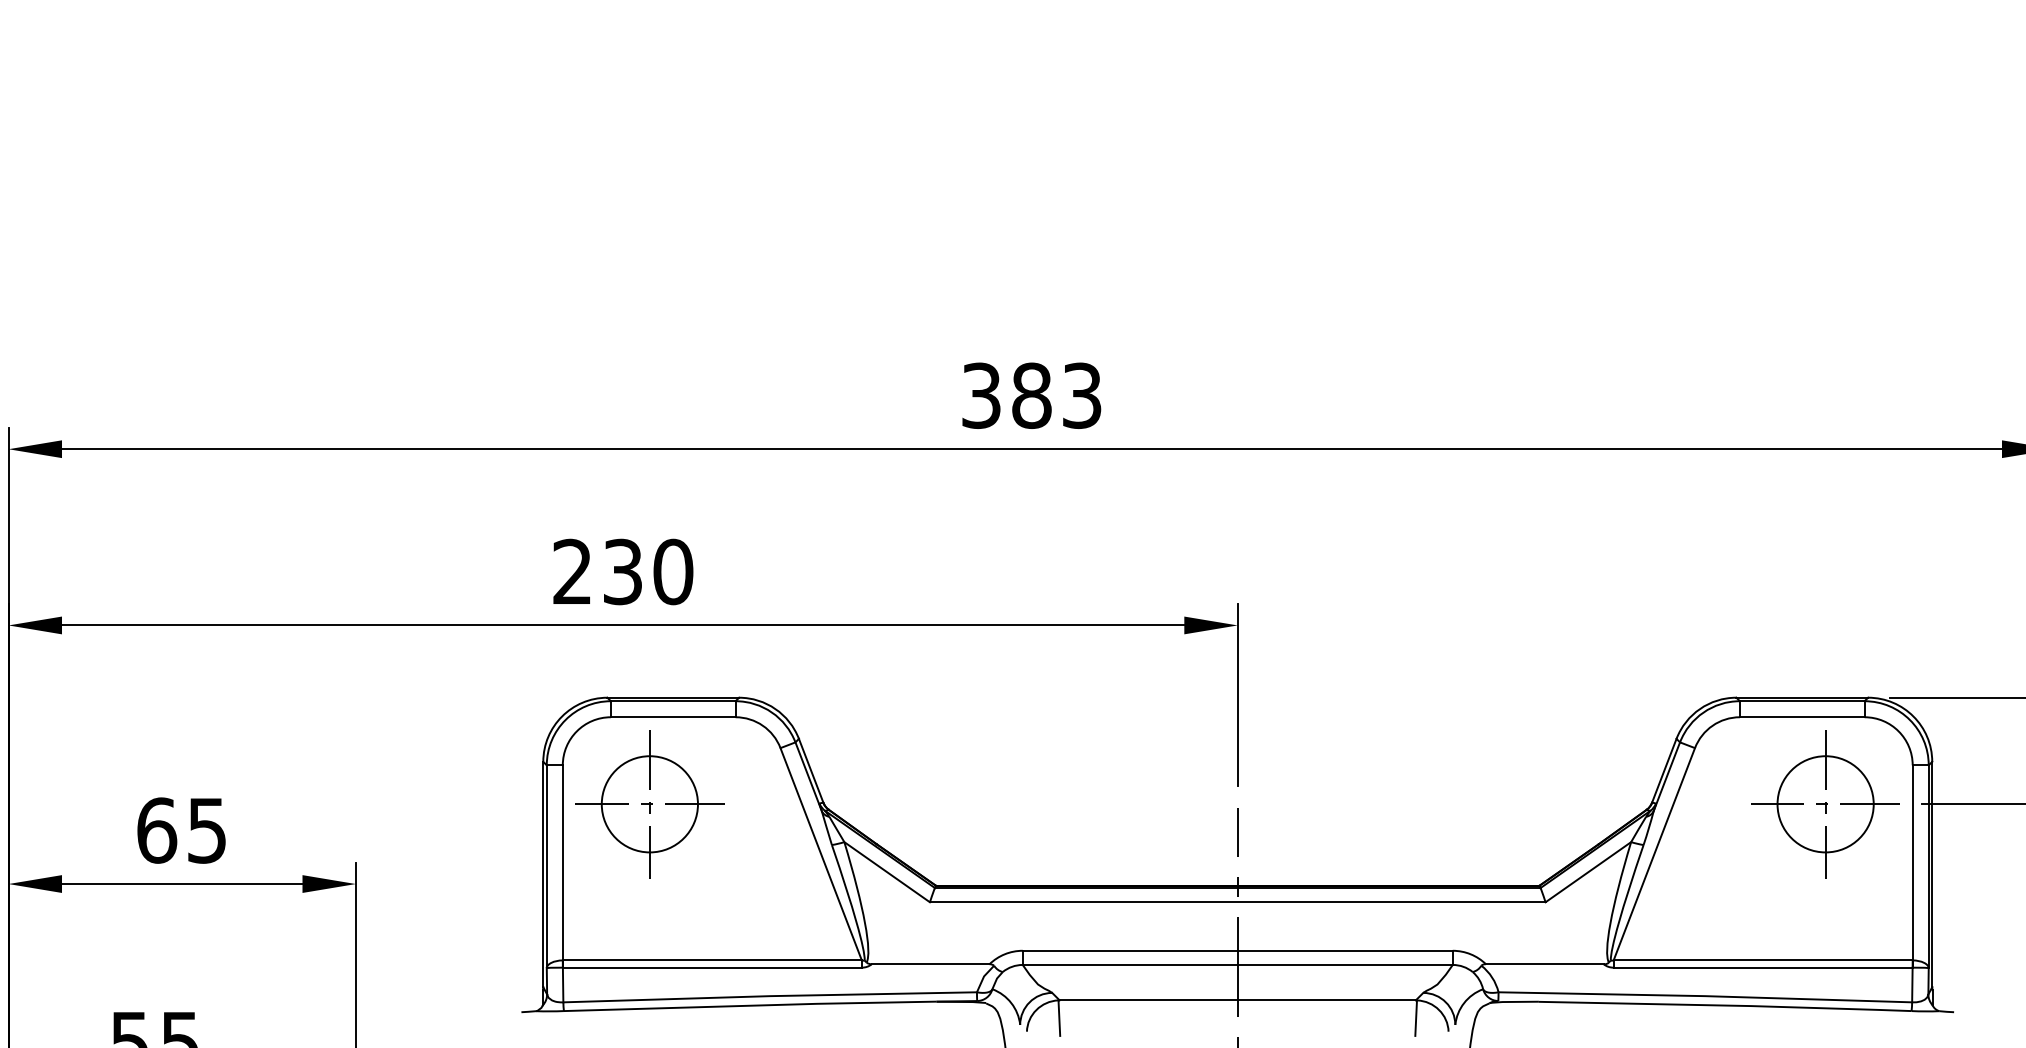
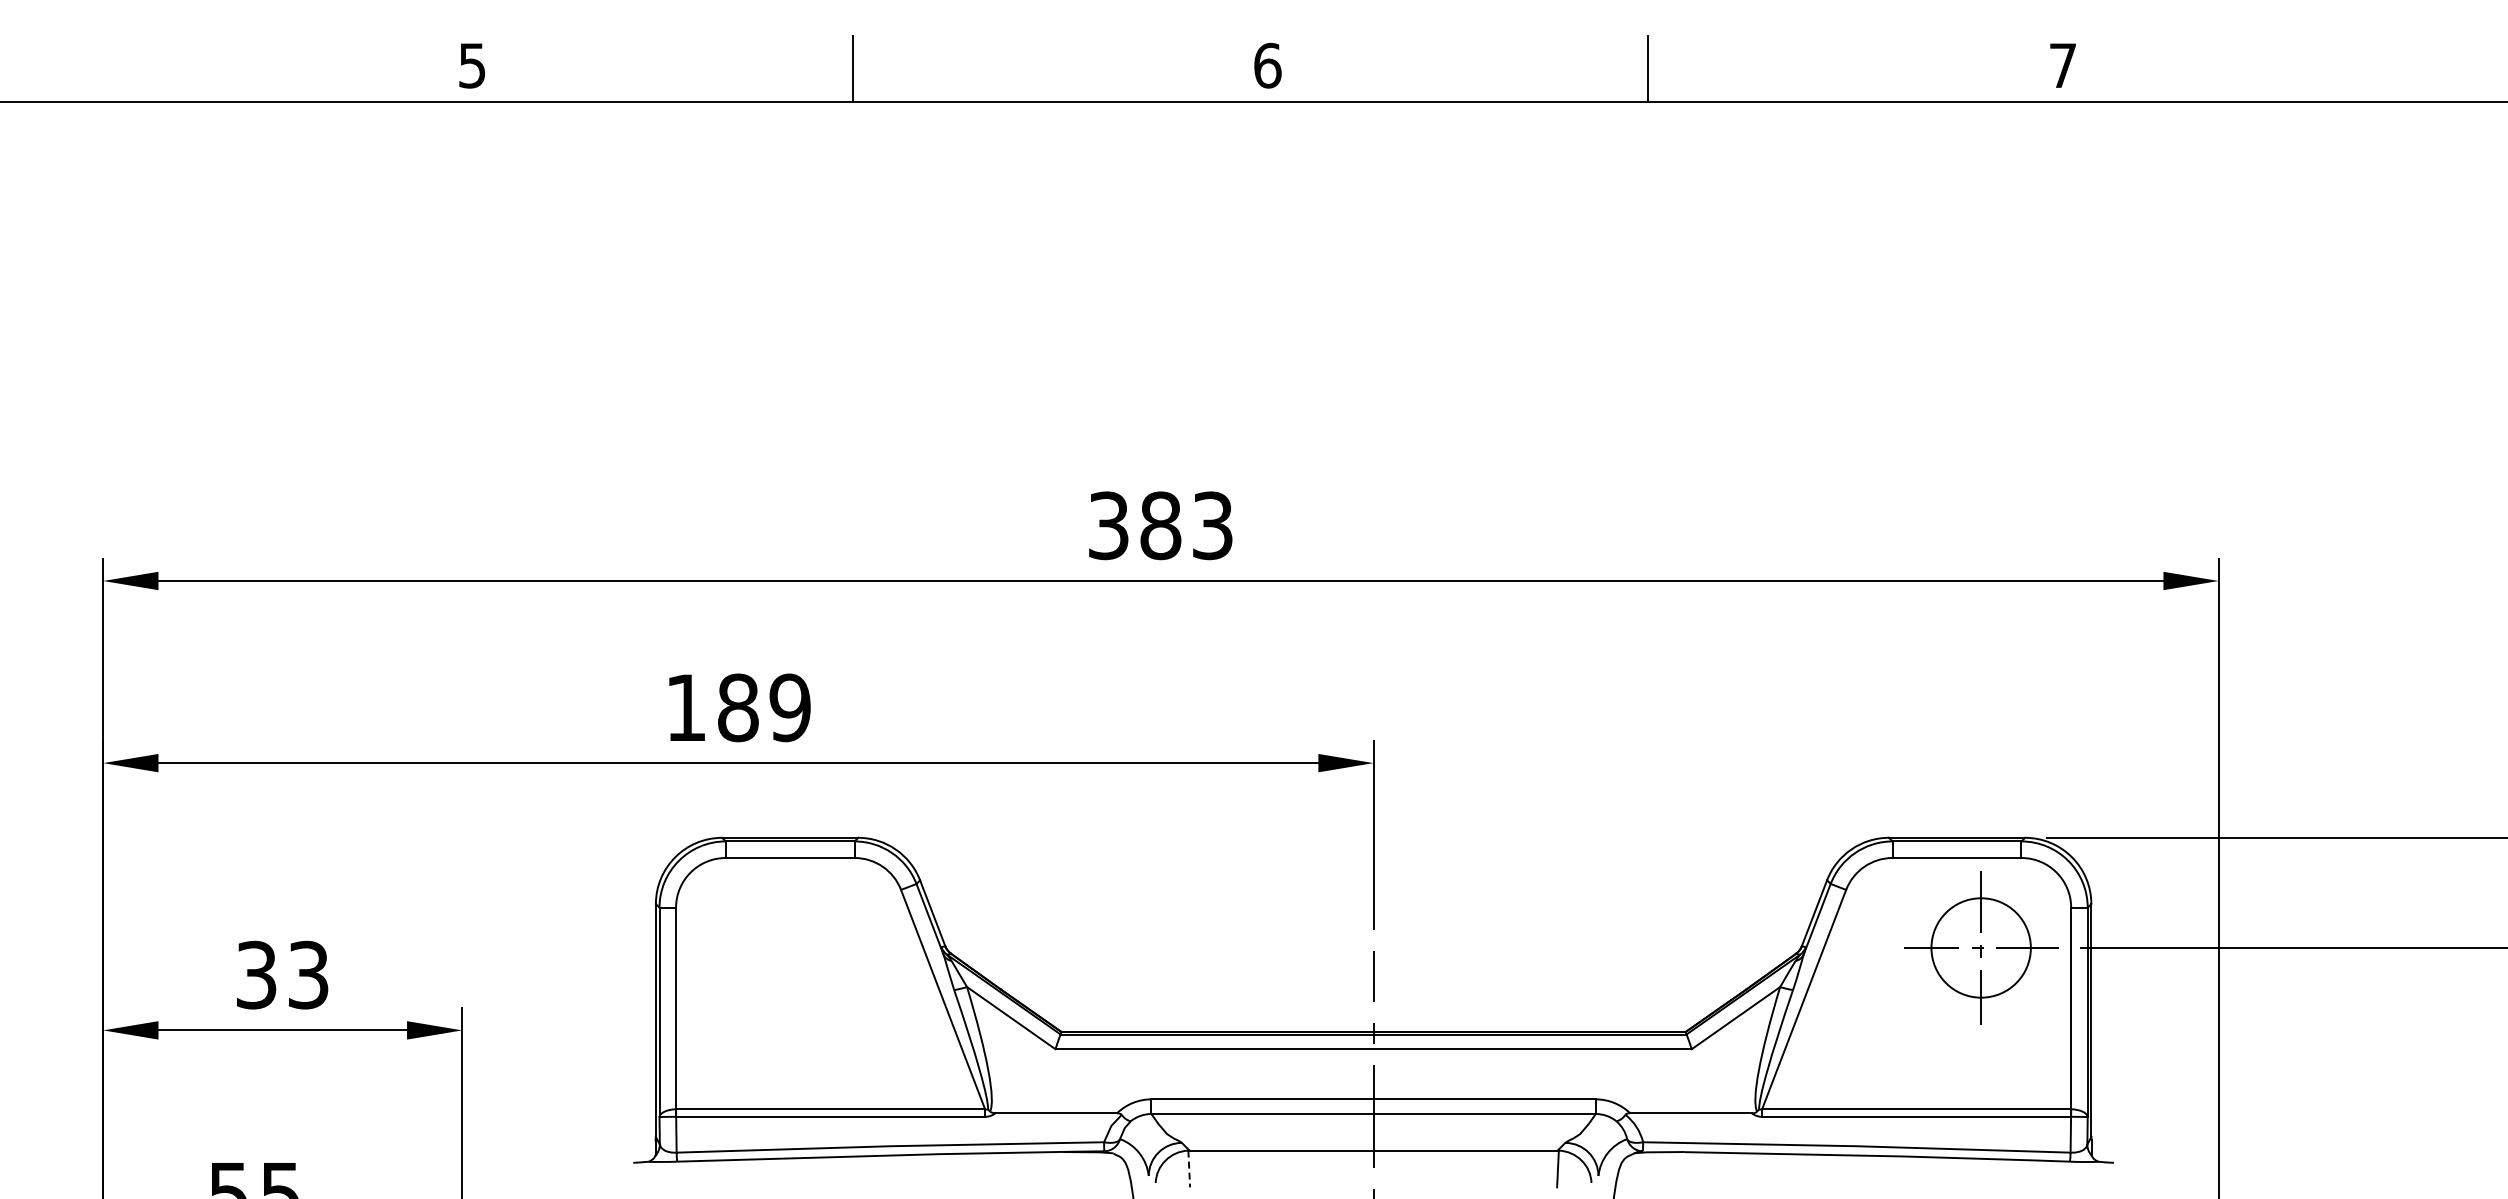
text: (623, 571) -> (738, 707), 230 -> 189
part: (649, 803) -> (765, 947), removed
text: (181, 829) -> (282, 974), 65 -> 33
line: (1059, 1018) -> (1189, 1169), solid -> dashed

